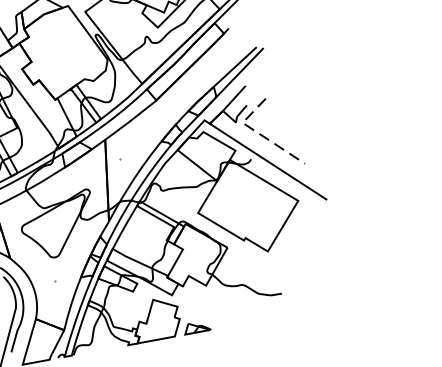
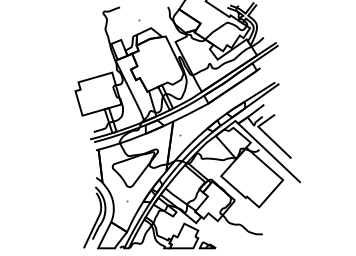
line: (258, 134) -> (266, 135), dashed -> solid

